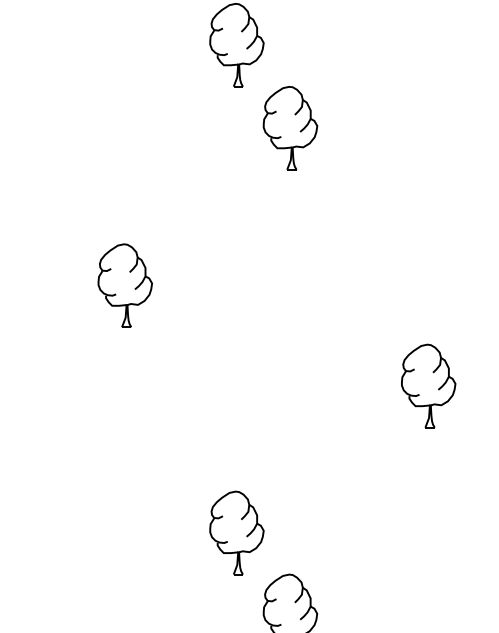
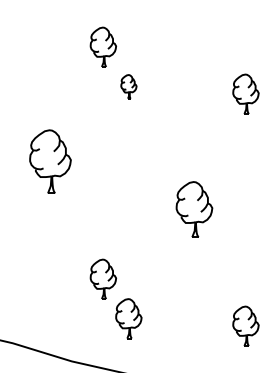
part: (289, 127) -> (128, 86), size x0.6
part: (123, 285) -> (49, 161), size x1.6
part: (428, 384) -> (194, 208), size x1.4

